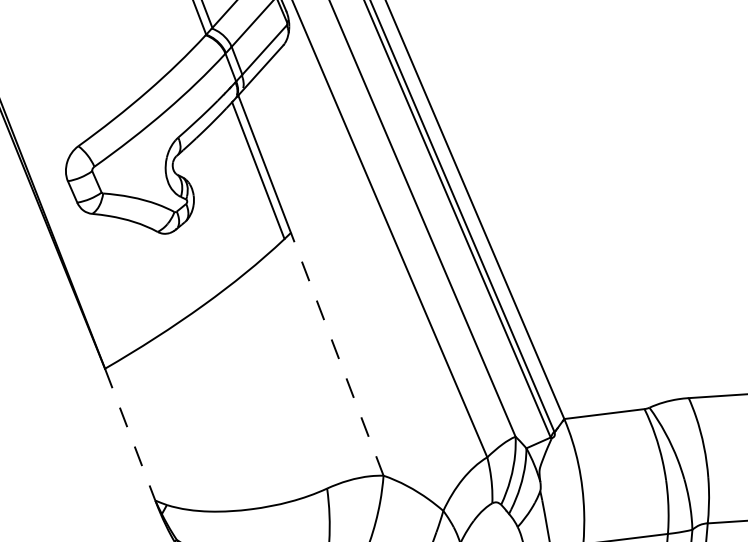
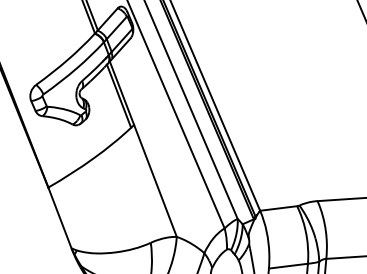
line: (337, 353) -> (155, 180), dashed -> solid
line: (129, 433) -> (59, 217), dashed -> solid

